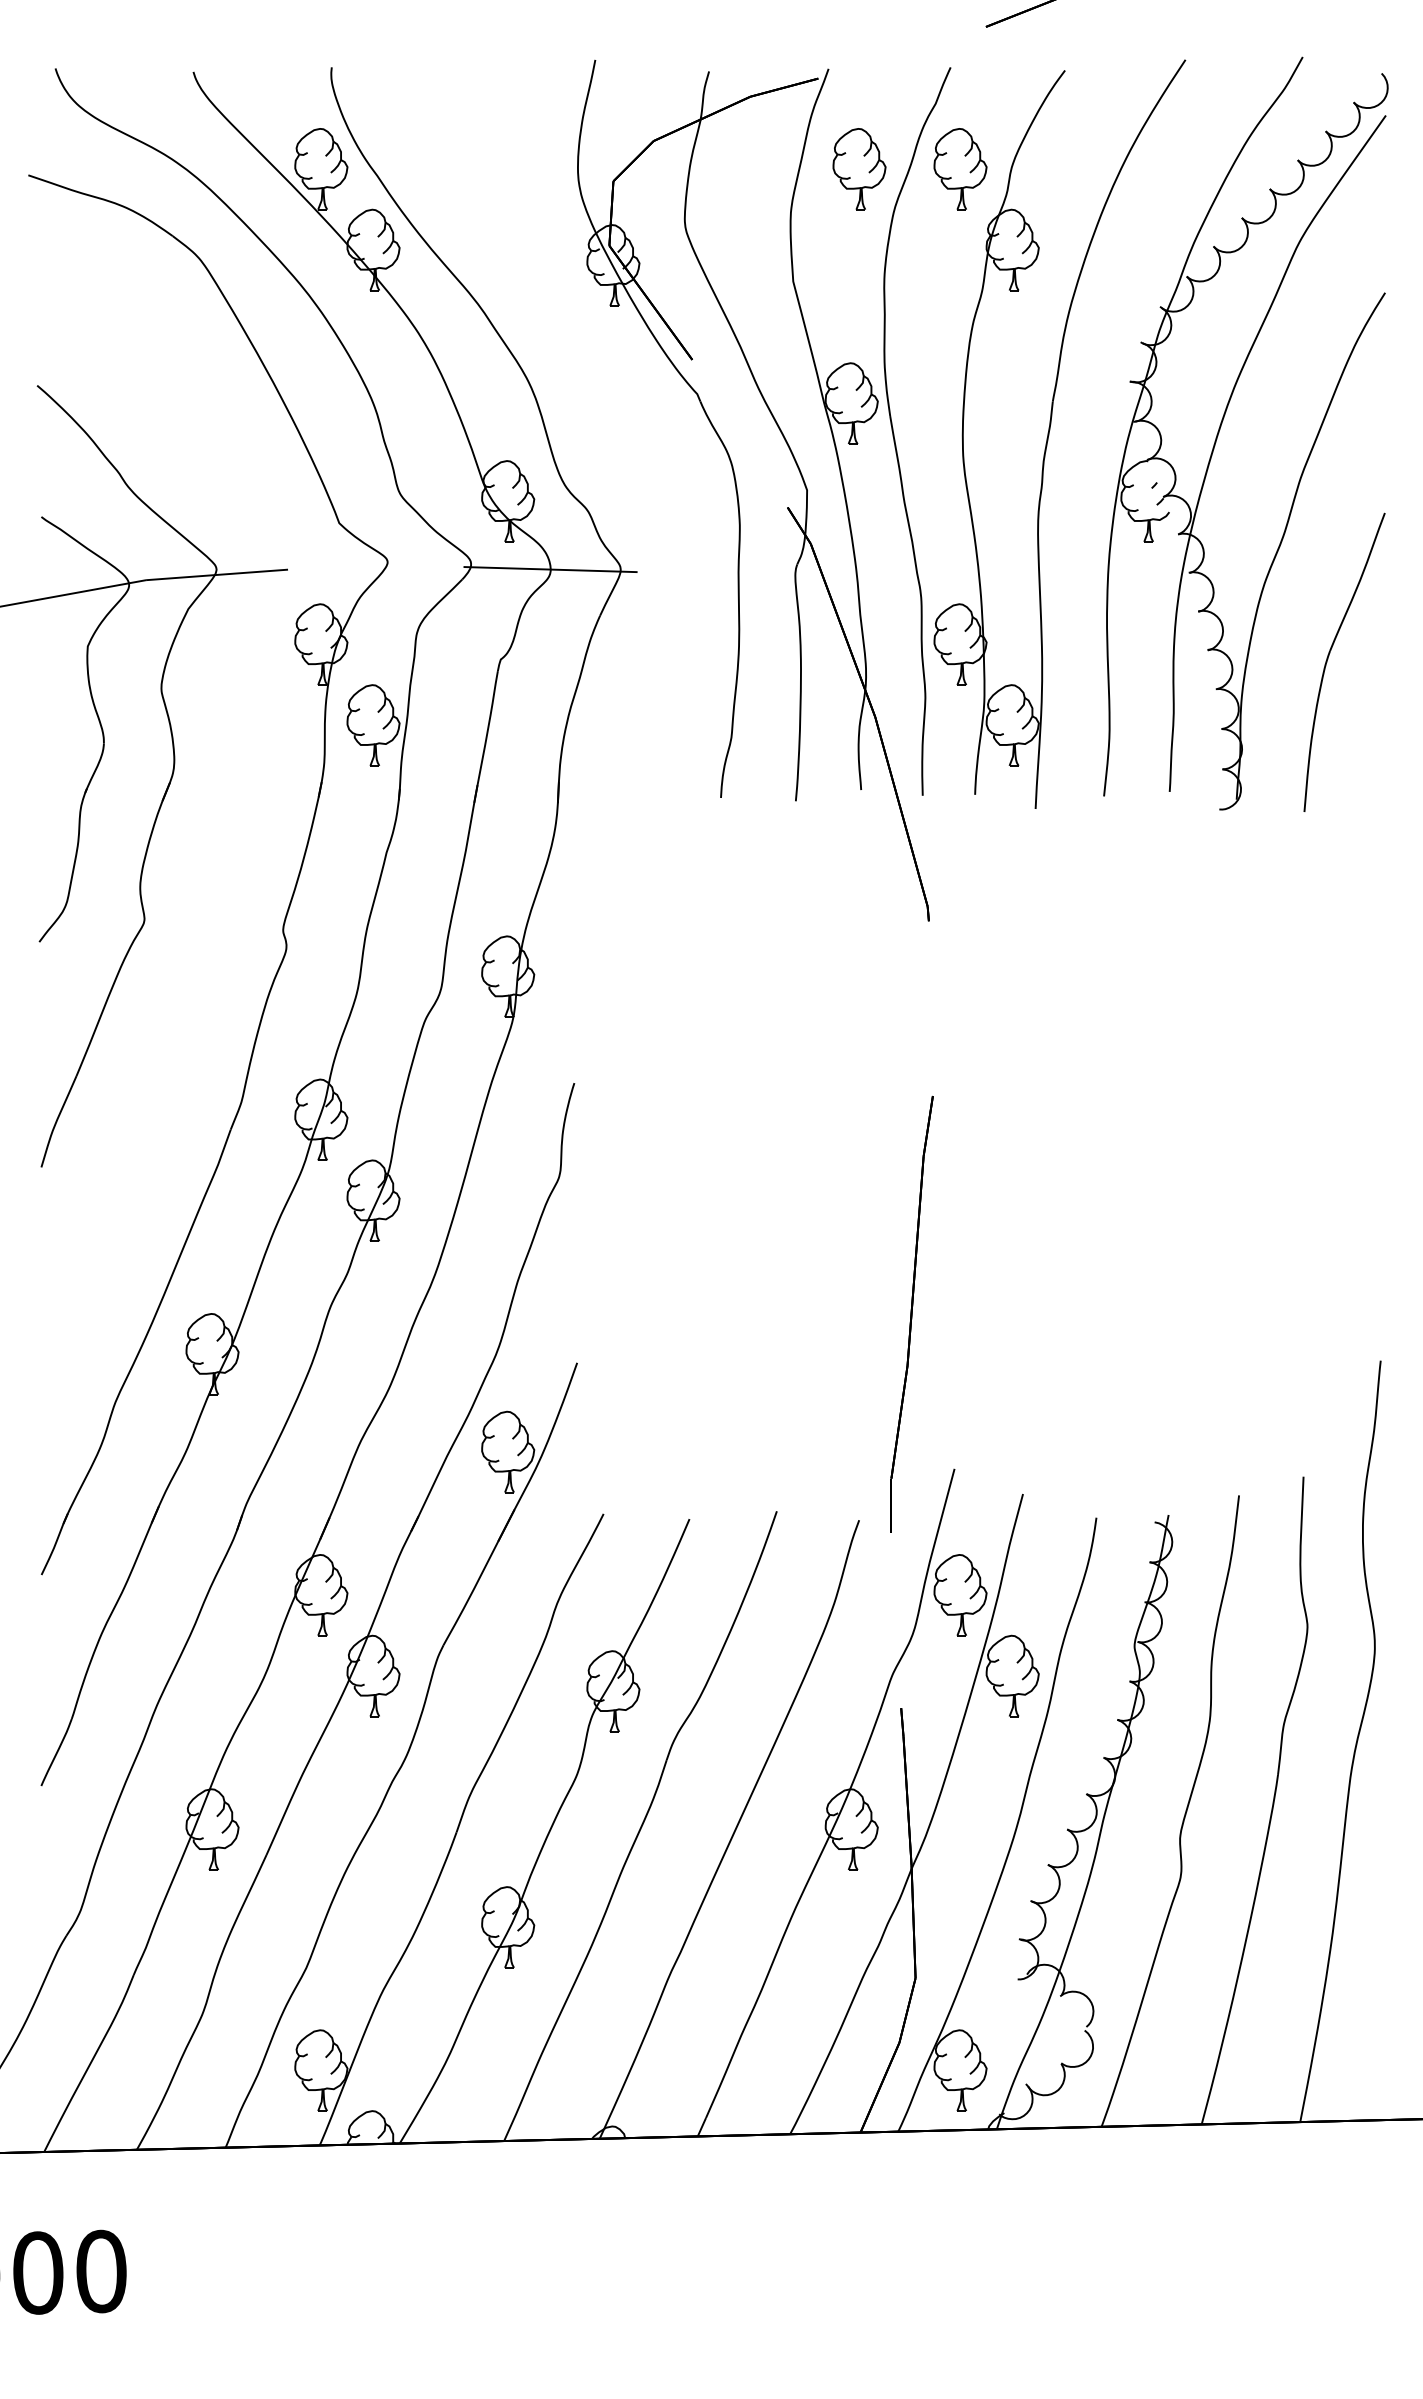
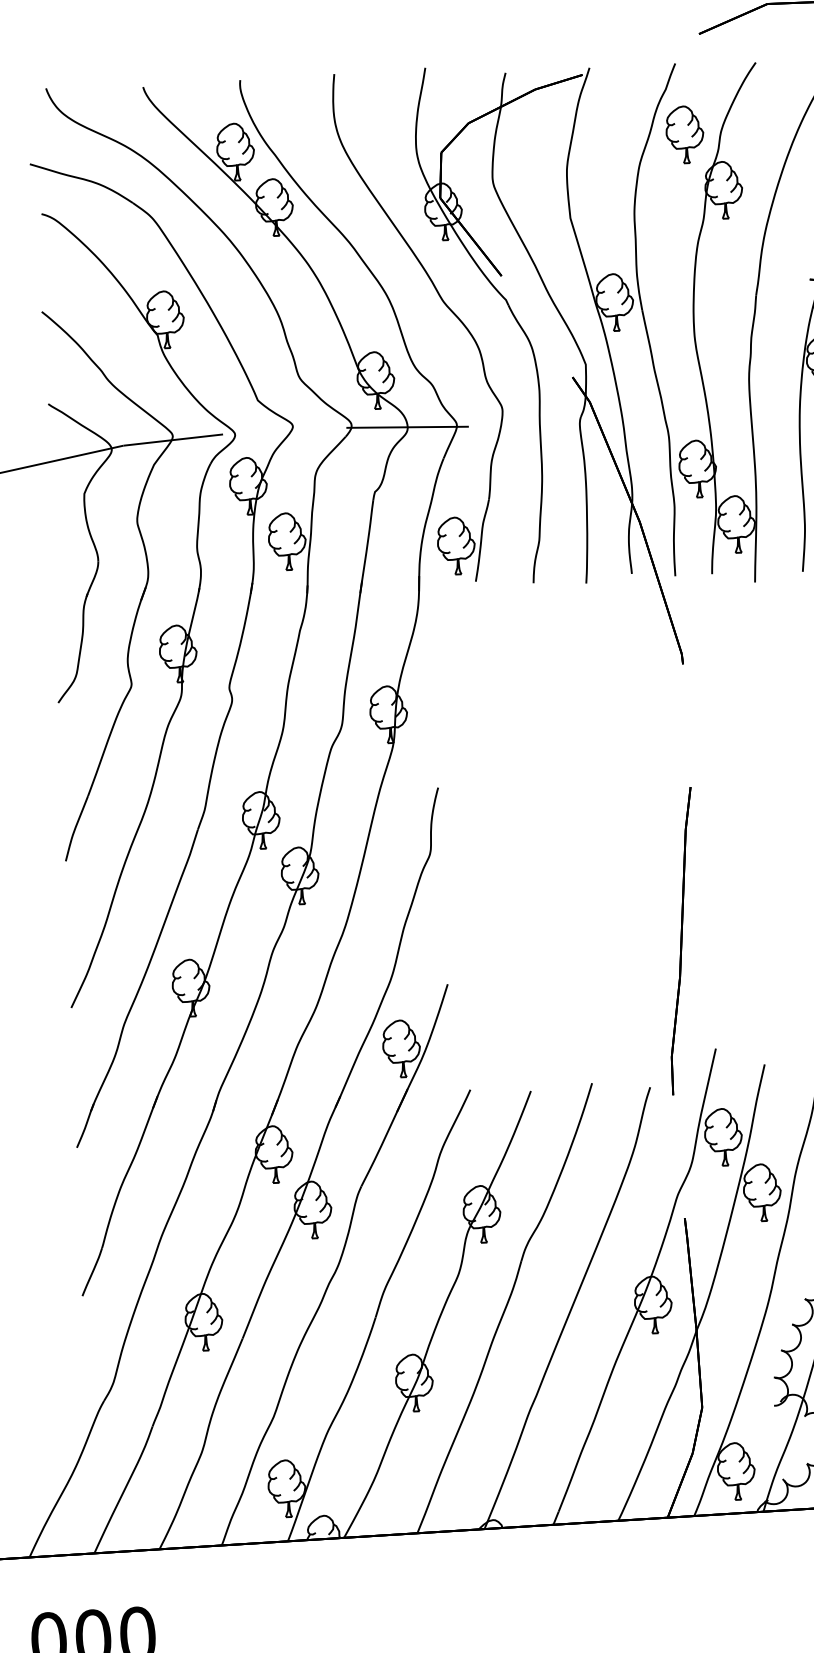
part: (859, 169) -> (613, 137), removed
part: (612, 400) -> (446, 306), added
part: (197, 843) -> (166, 629), added

